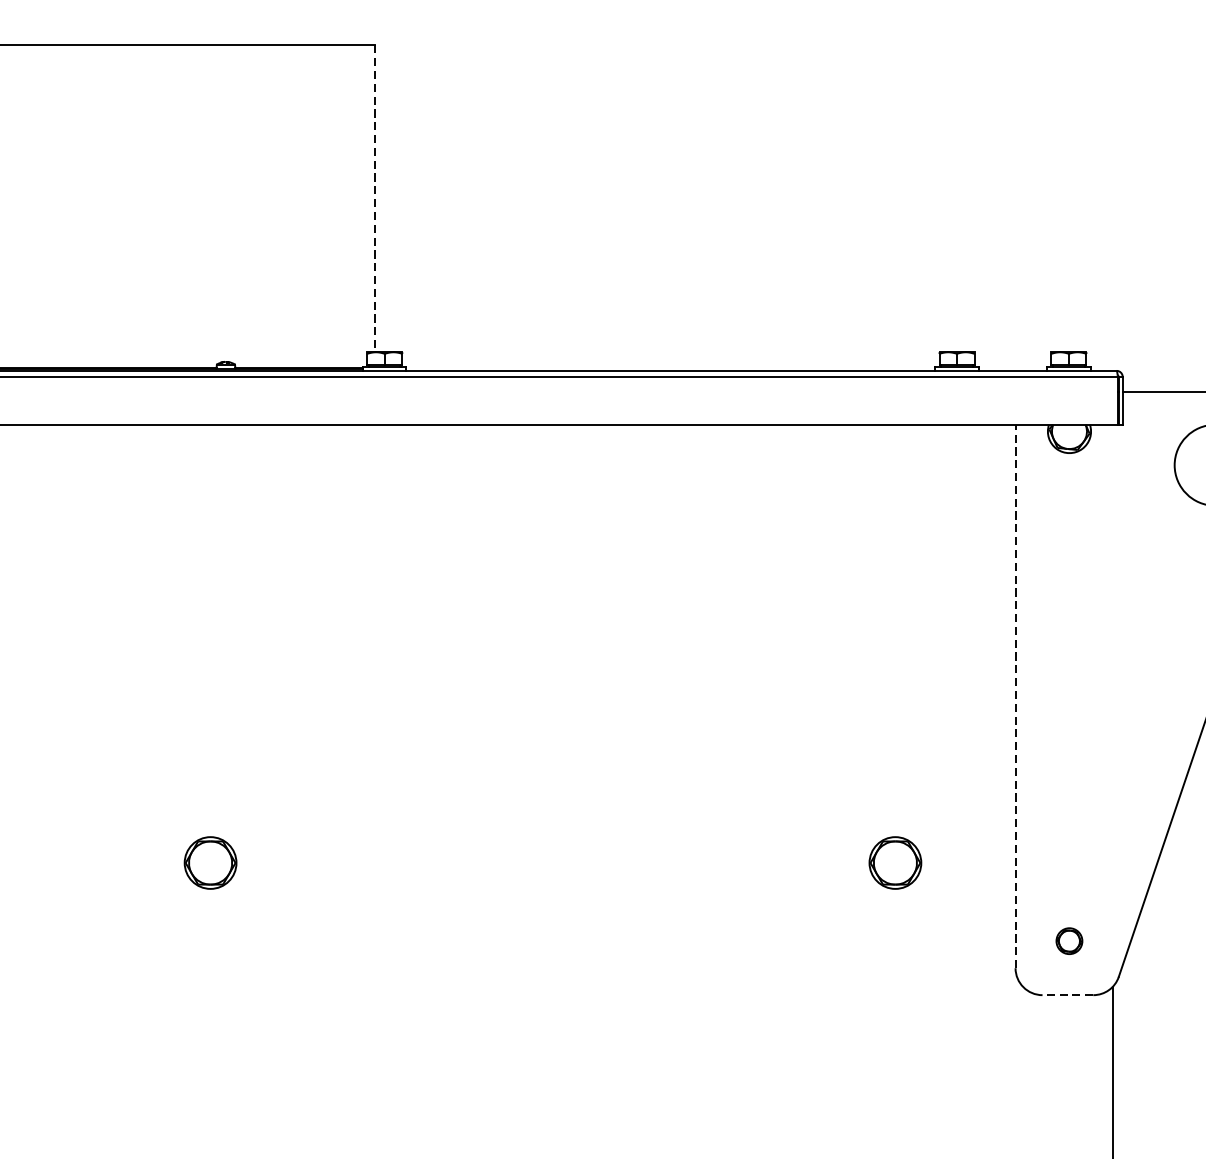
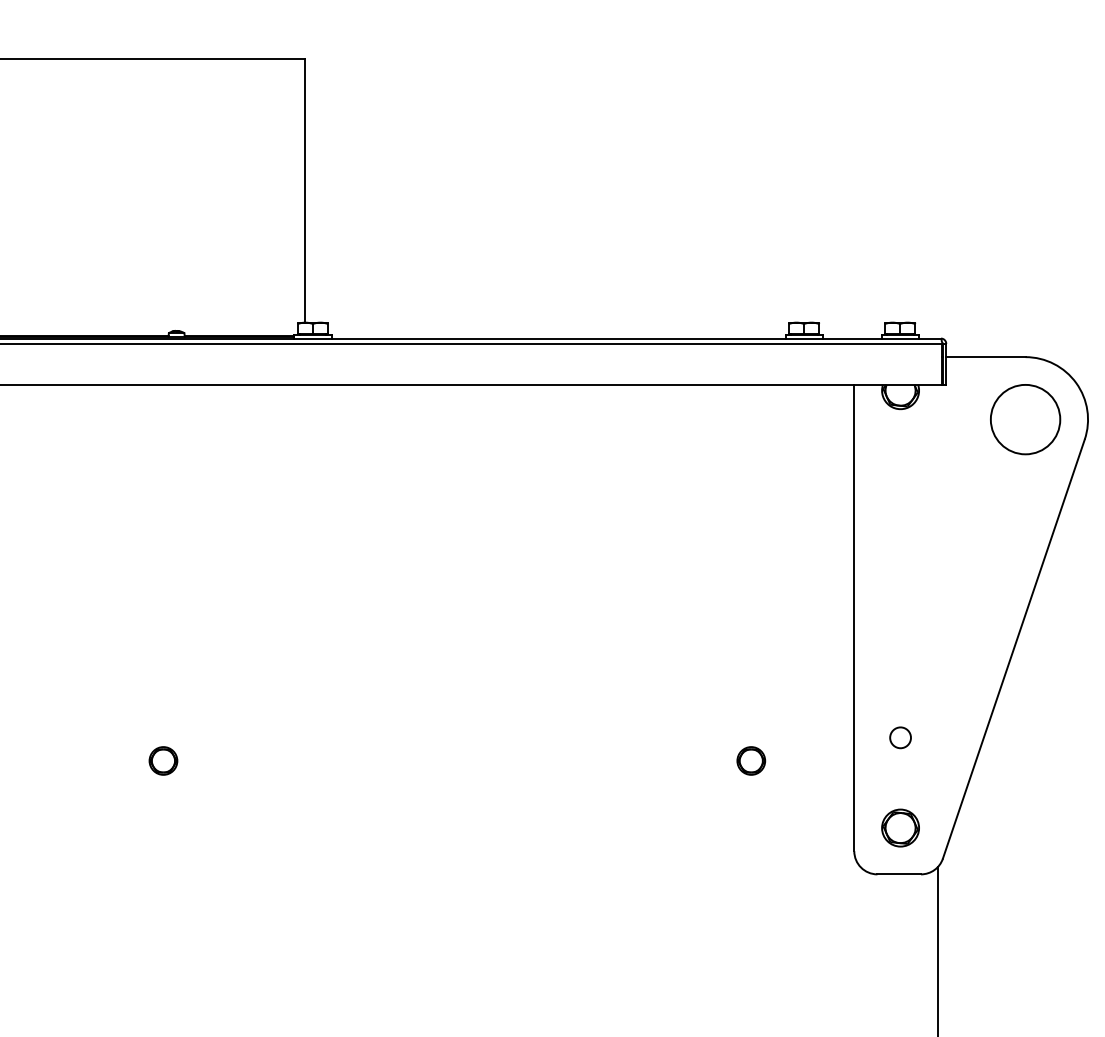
line: (374, 198) -> (304, 190), dashed -> solid
line: (1015, 695) -> (854, 617), dashed -> solid
circle: (1069, 835) -> (900, 737), added
part: (210, 862) -> (163, 760), size x0.62
part: (895, 862) -> (751, 760), size x0.62
part: (1069, 940) -> (900, 827), size x1.67
line: (1068, 995) -> (899, 874), dashed -> solid

